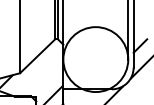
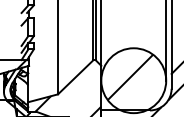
hatch: (92, 56) -> (130, 77), added

